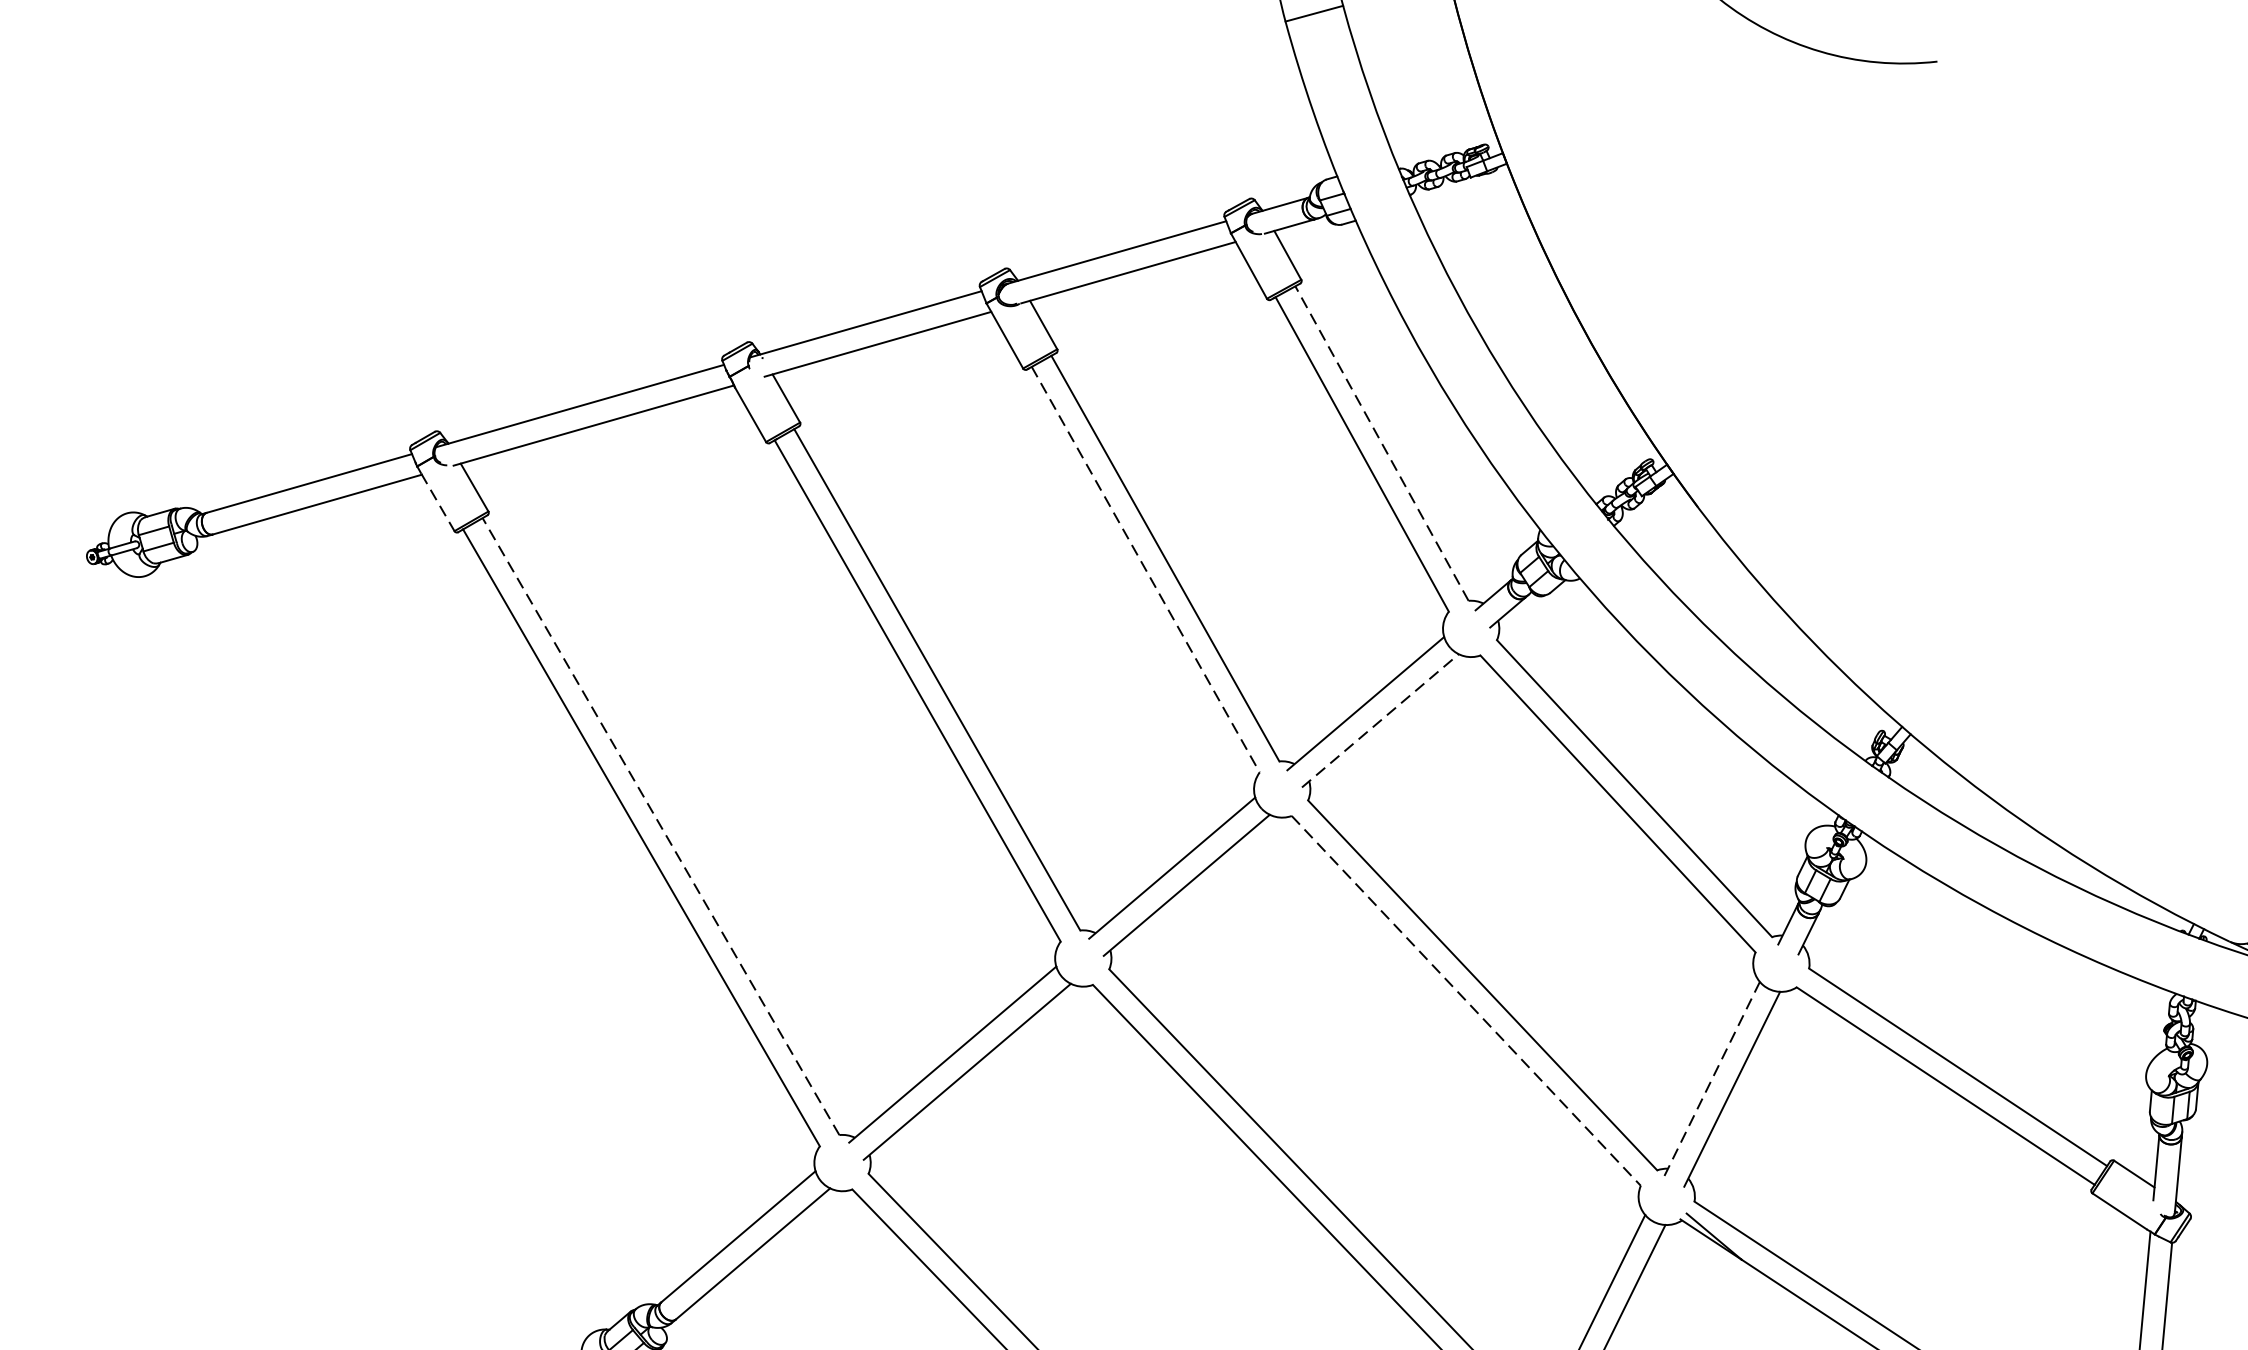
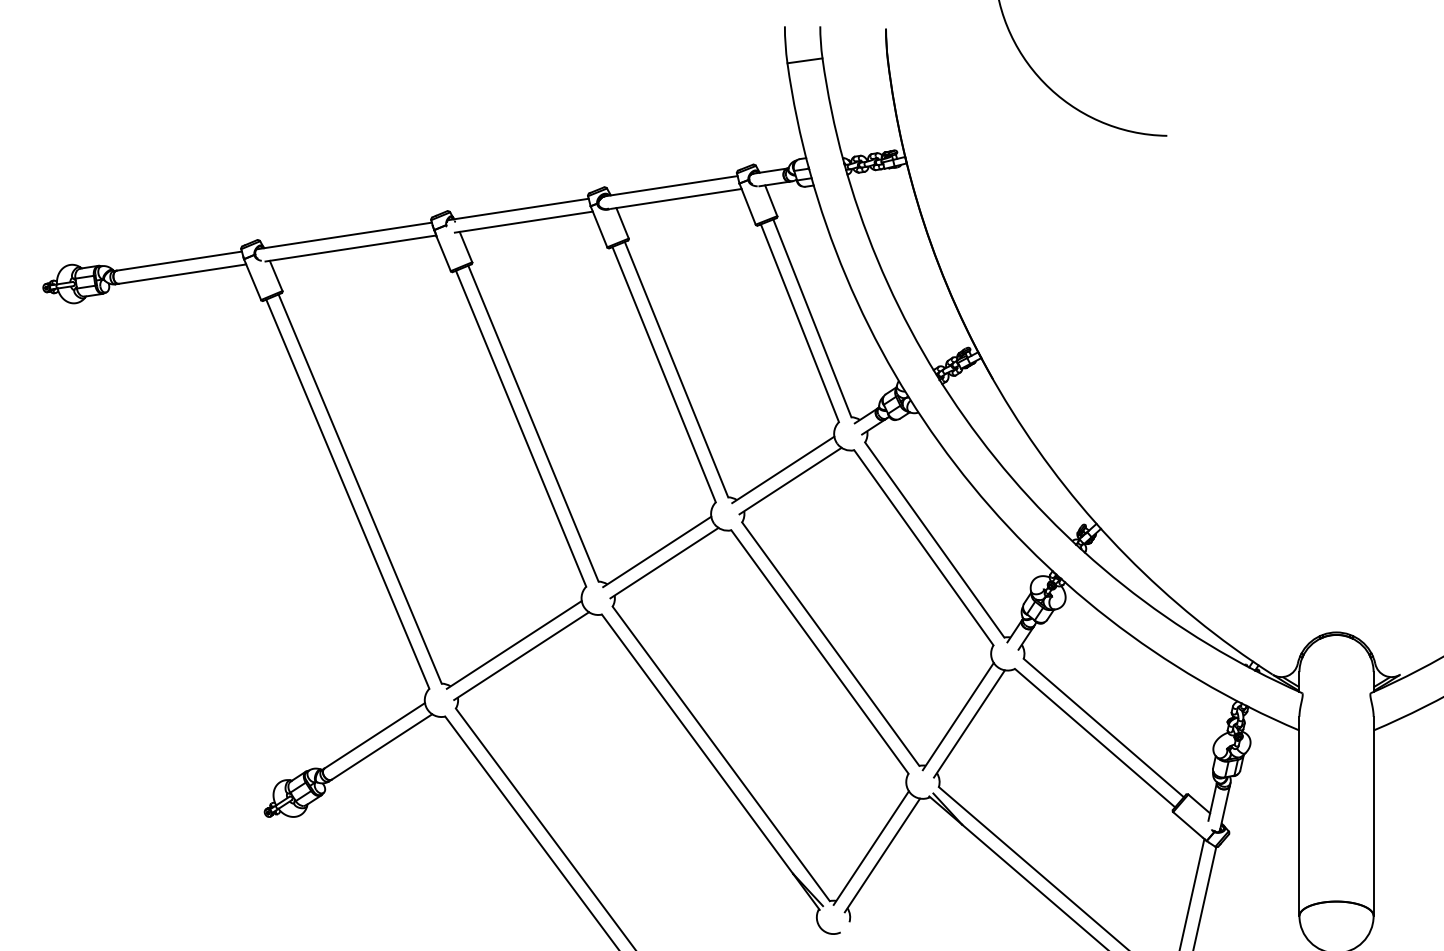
line: (1382, 442) -> (812, 317), dashed -> solid
line: (437, 501) -> (253, 281), dashed -> solid
line: (1146, 569) -> (664, 374), dashed -> solid
line: (1380, 721) -> (790, 481), dashed -> solid
line: (661, 827) -> (360, 489), dashed -> solid
line: (1465, 1001) -> (819, 652), dashed -> solid
line: (1712, 1079) -> (958, 716), dashed -> solid

